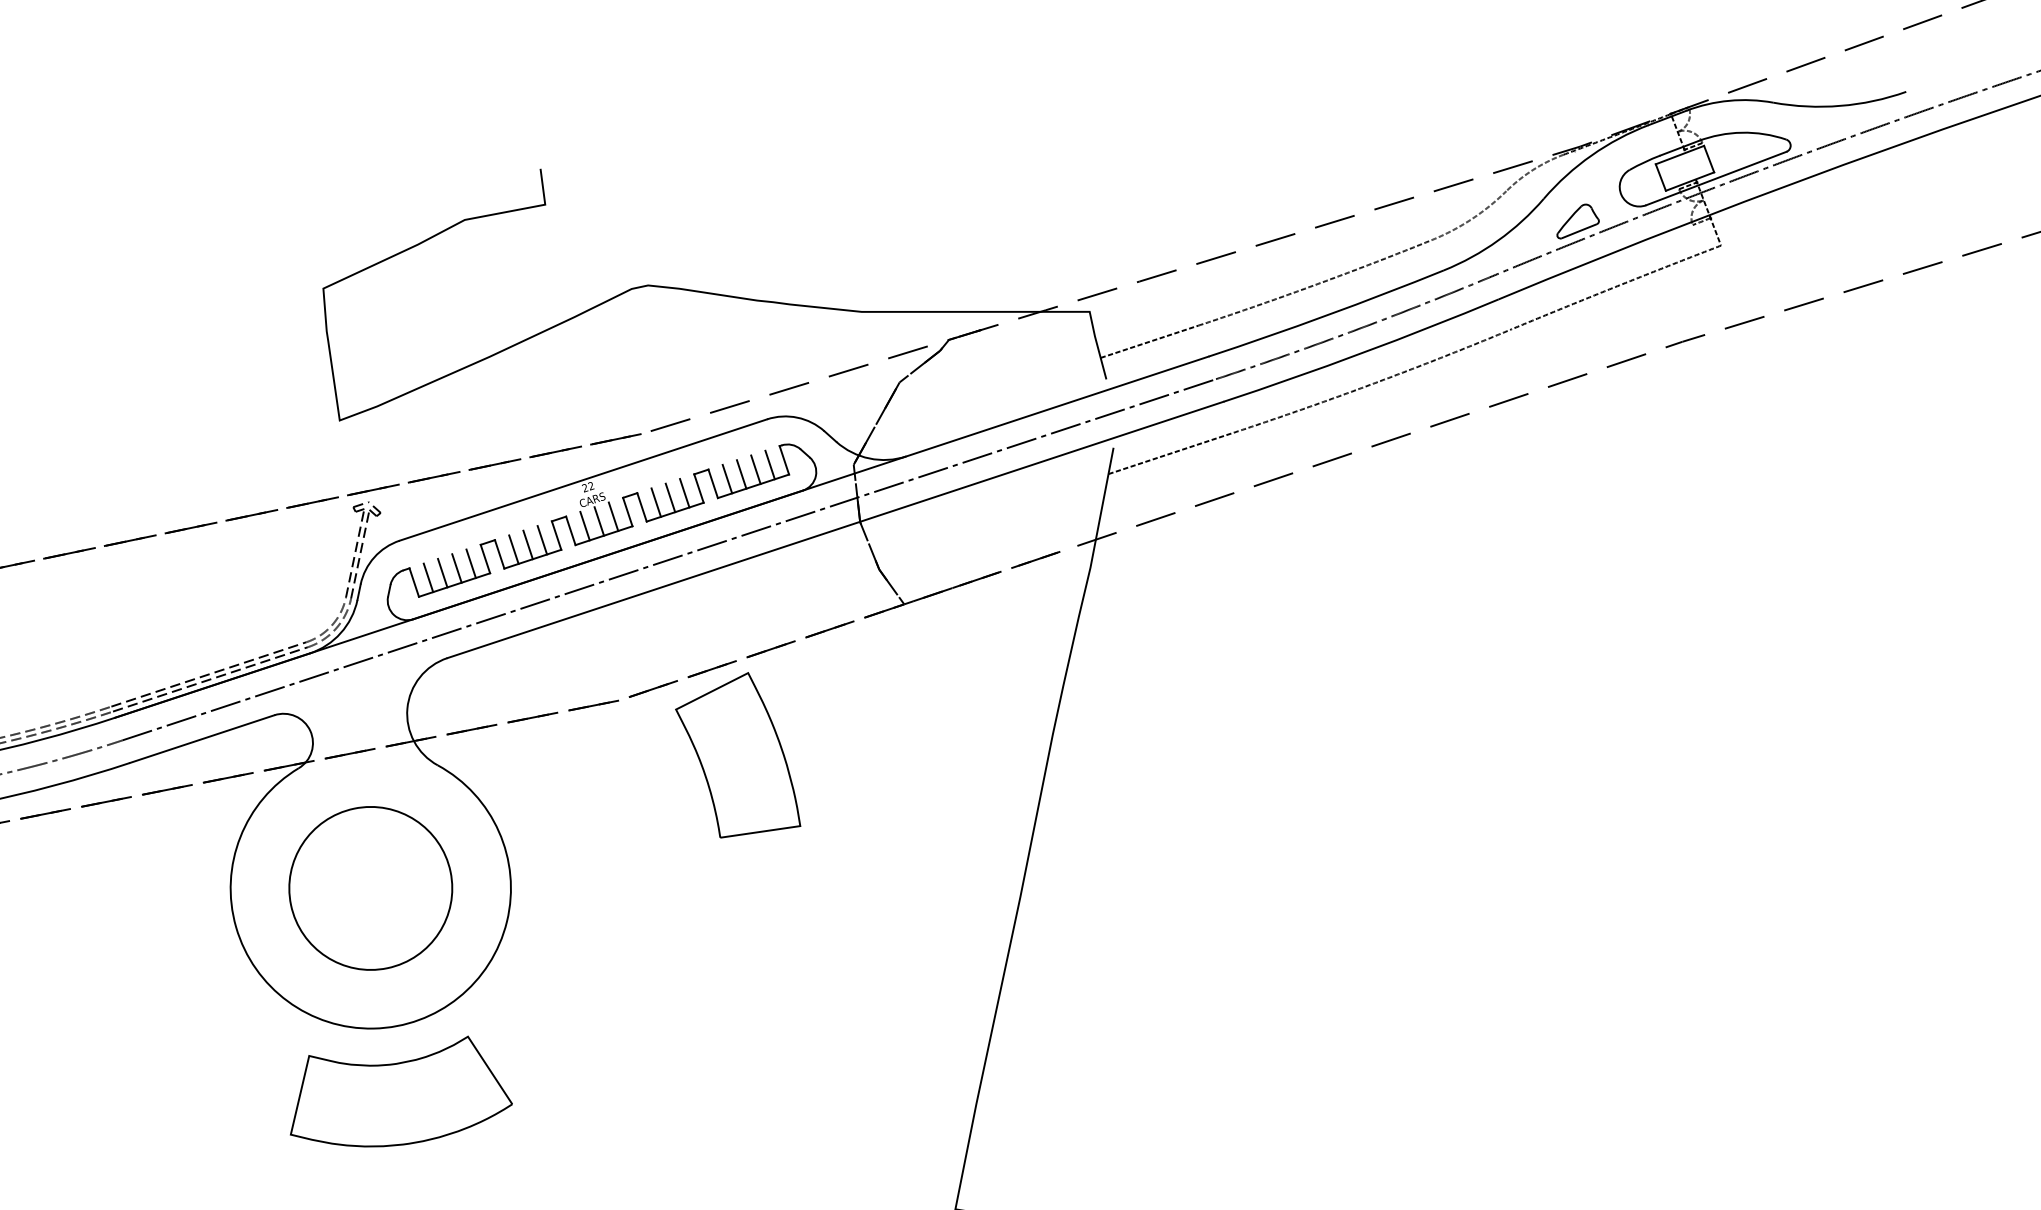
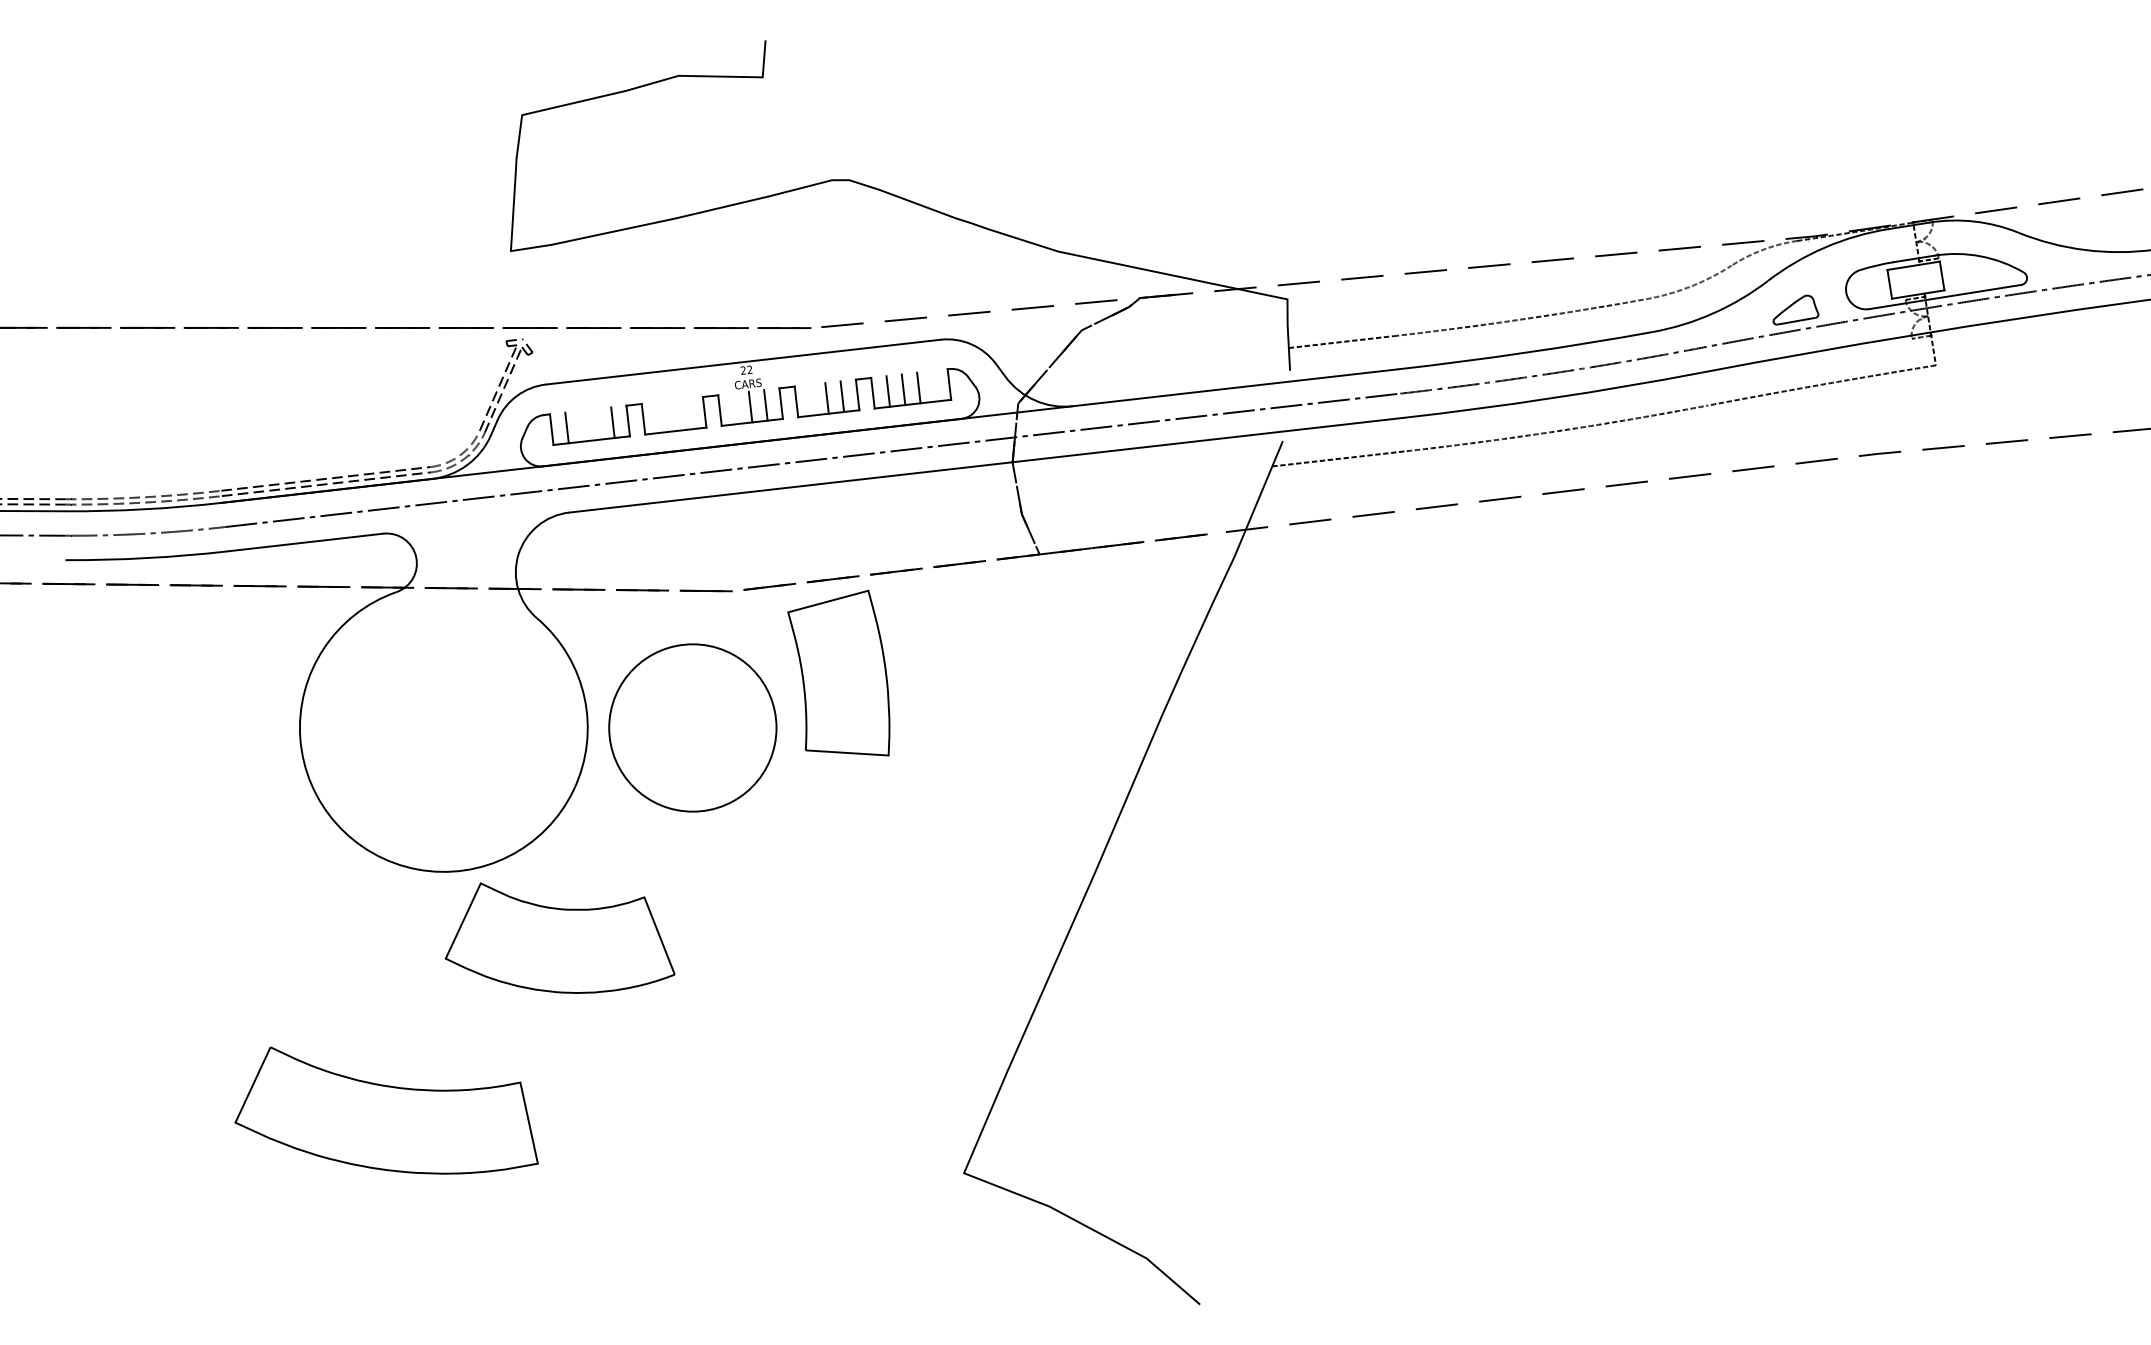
line: (769, 465) -> (933, 386), removed
line: (655, 502) -> (811, 399), removed
line: (585, 525) -> (735, 408), removed
line: (542, 539) -> (689, 413), removed
line: (527, 544) -> (673, 415), removed
line: (513, 549) -> (658, 417), removed
line: (456, 568) -> (597, 424), removed
line: (442, 572) -> (582, 425), removed
circle: (370, 888) -> (692, 727), moved
part: (395, 1091) -> (559, 937), moved

